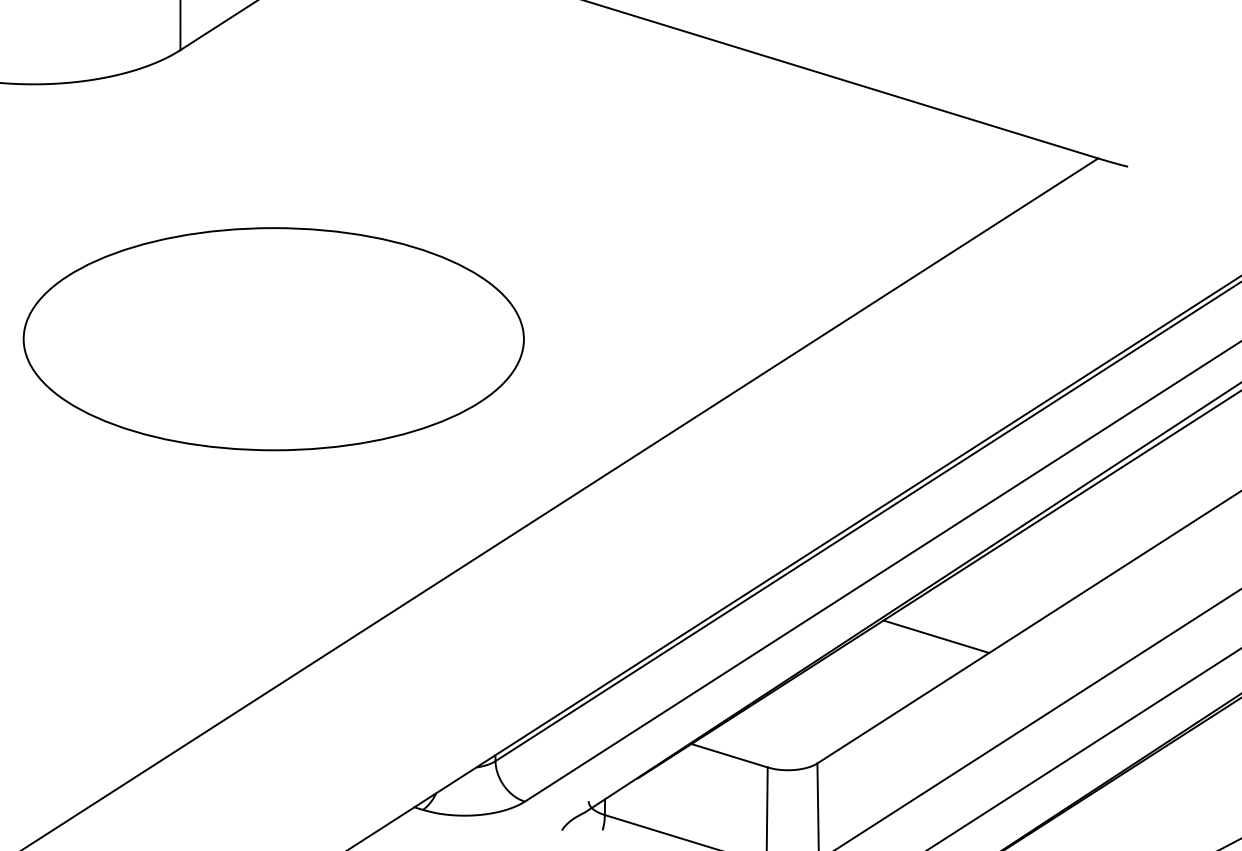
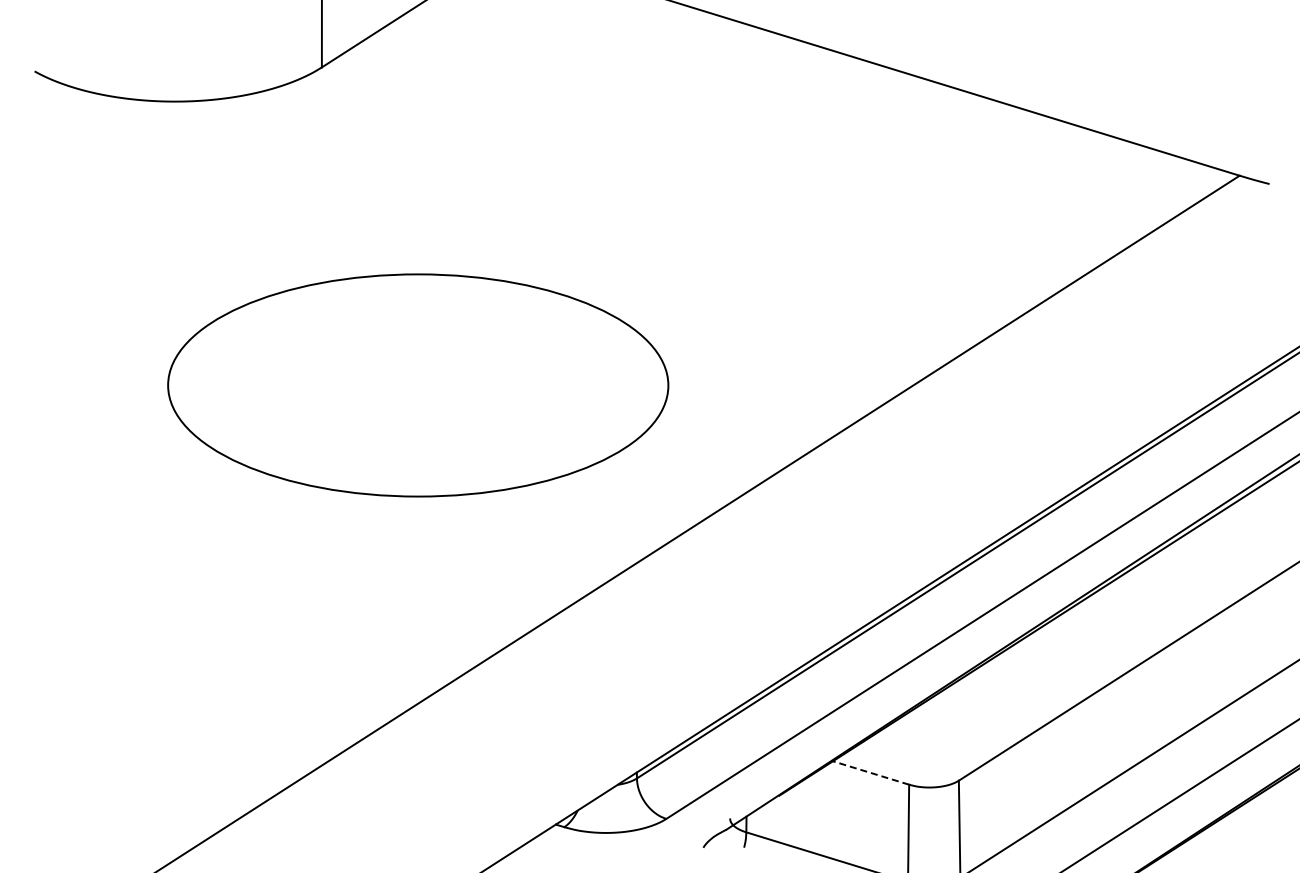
part: (274, 339) -> (418, 385), moved
line: (936, 636) -> (1077, 653), removed
line: (730, 756) -> (871, 773), solid -> dashed

